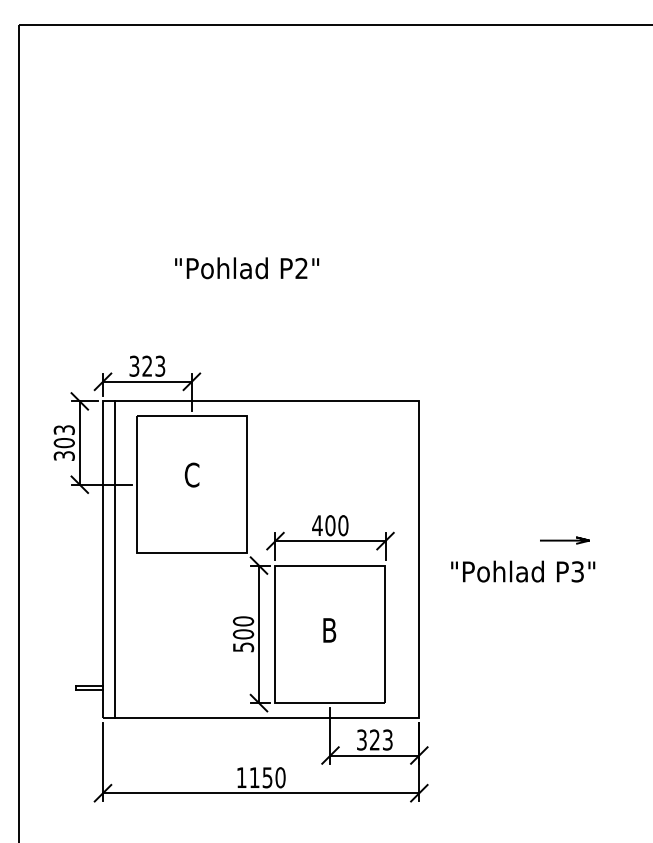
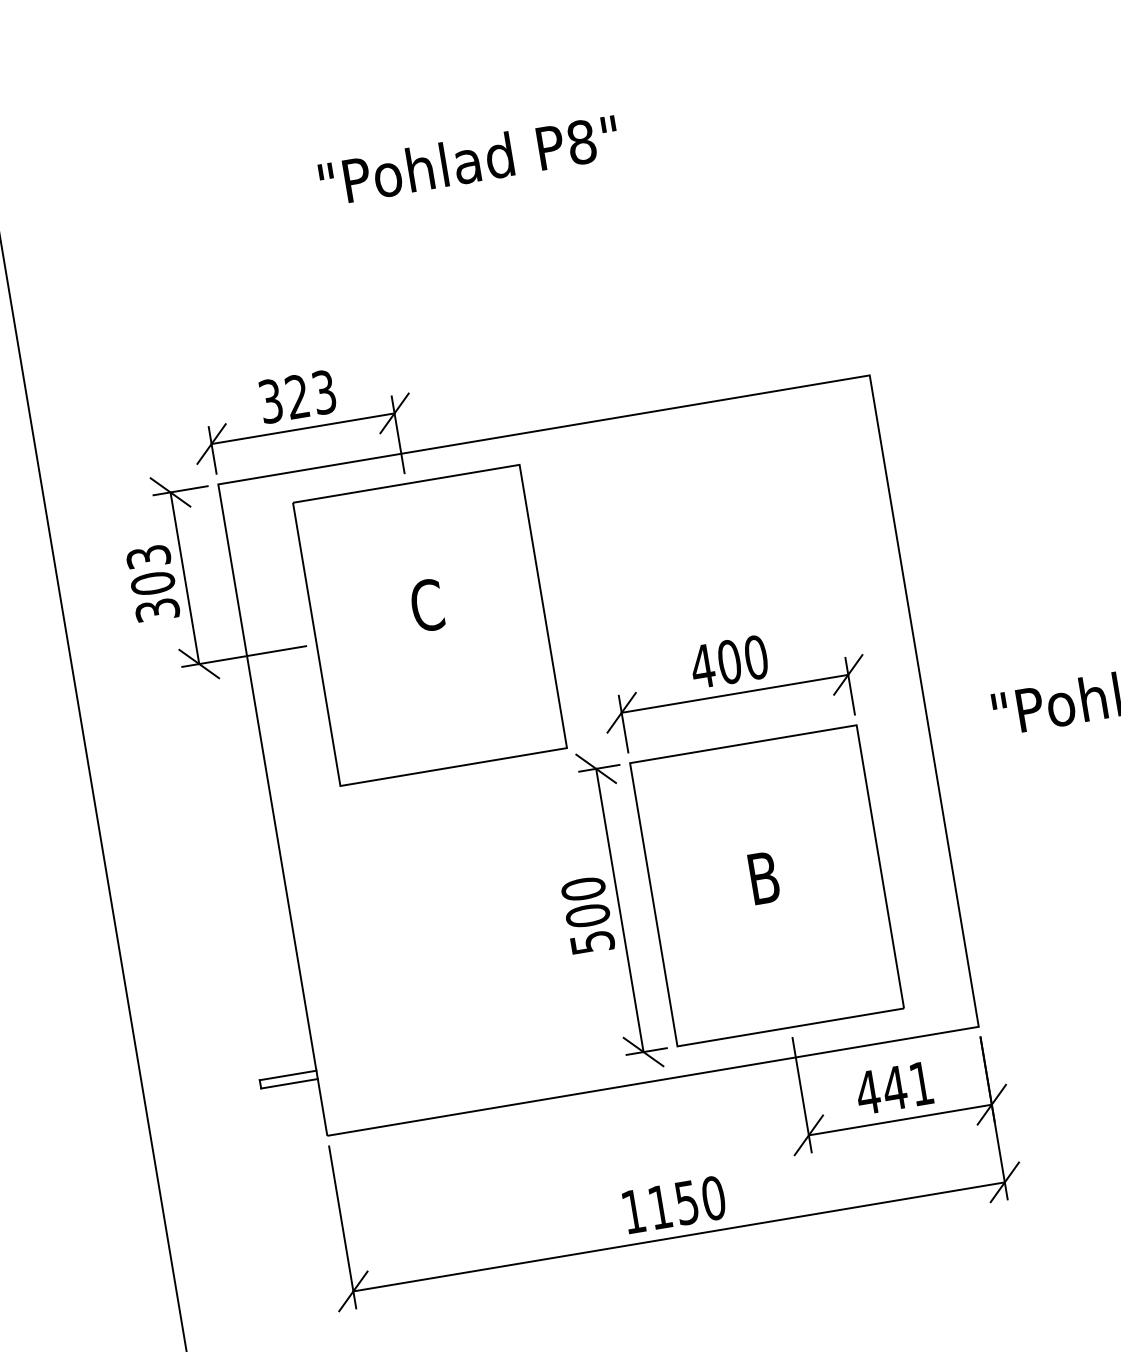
text: (301, 268) -> (581, 142), P2" -> P8"
line: (115, 559) -> (298, 805), removed
text: (374, 739) -> (893, 1087), 323 -> 441

